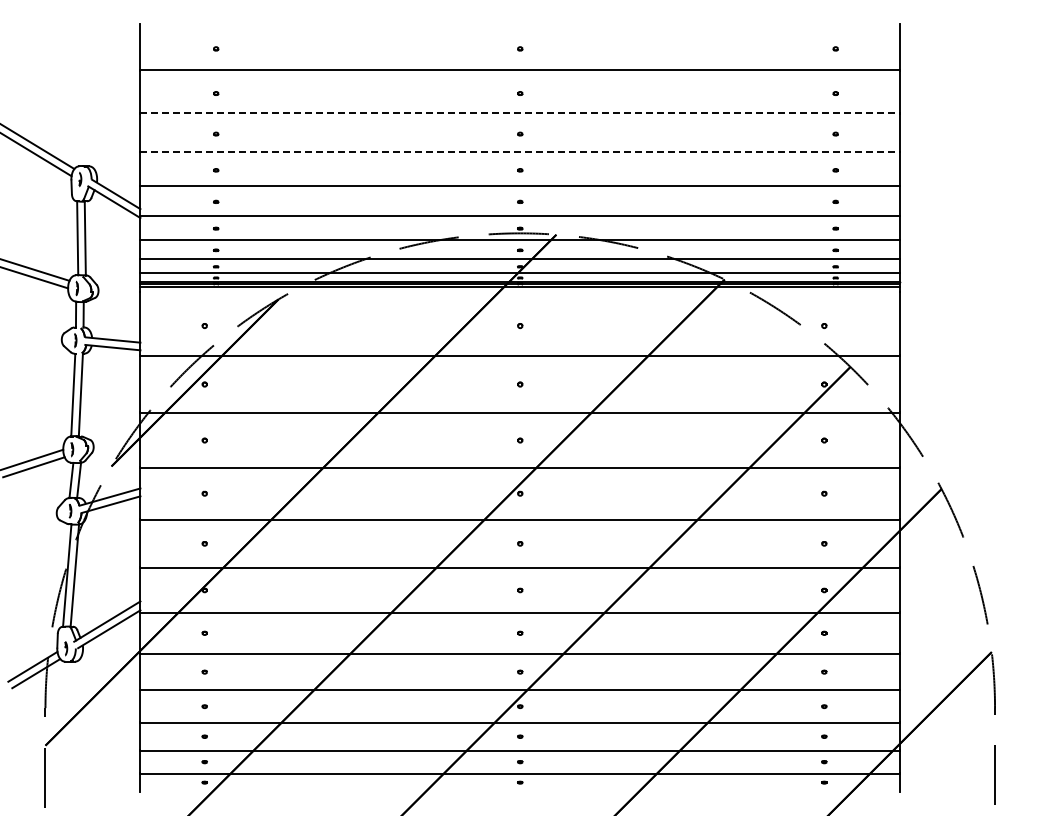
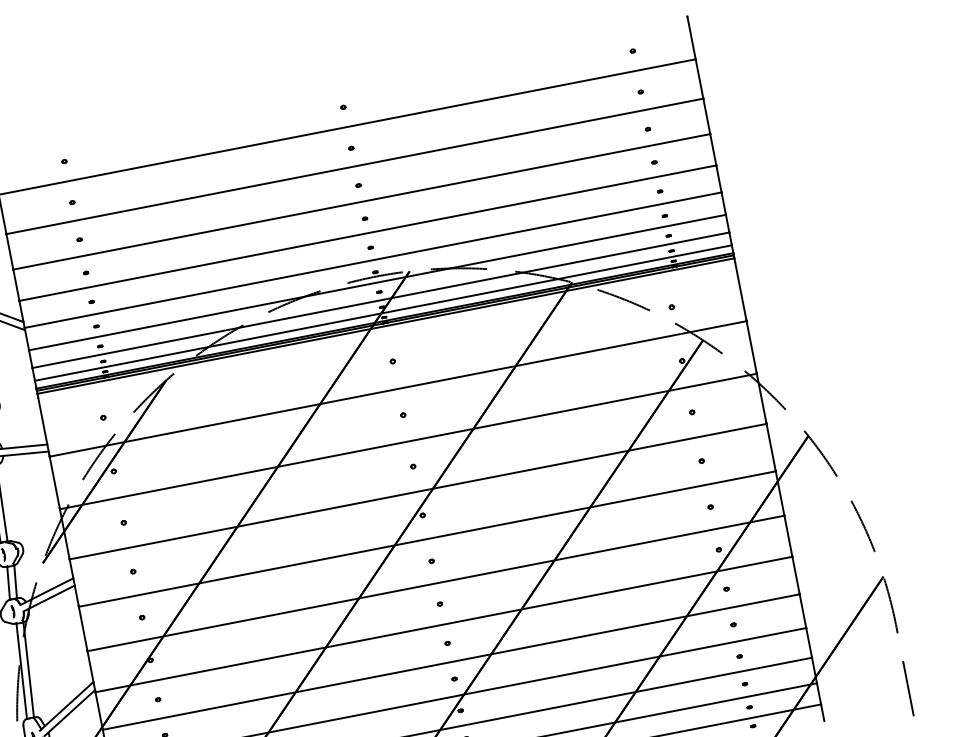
line: (520, 113) -> (355, 166), dashed -> solid
line: (520, 151) -> (361, 201), dashed -> solid

